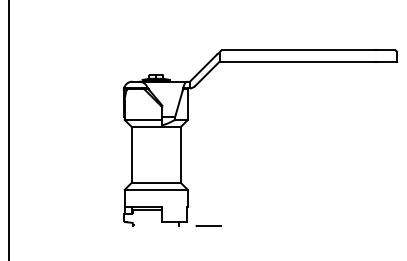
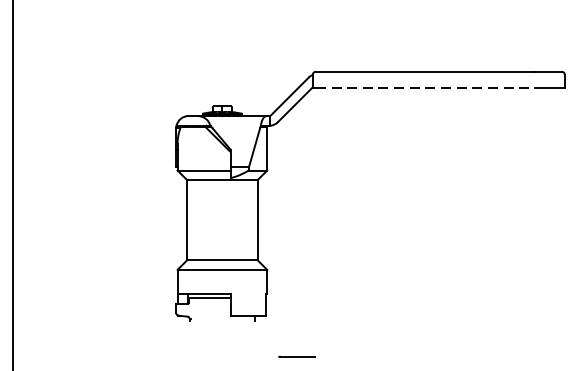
line: (299, 61) -> (425, 87), solid -> dashed
line: (208, 225) -> (296, 356), moved

